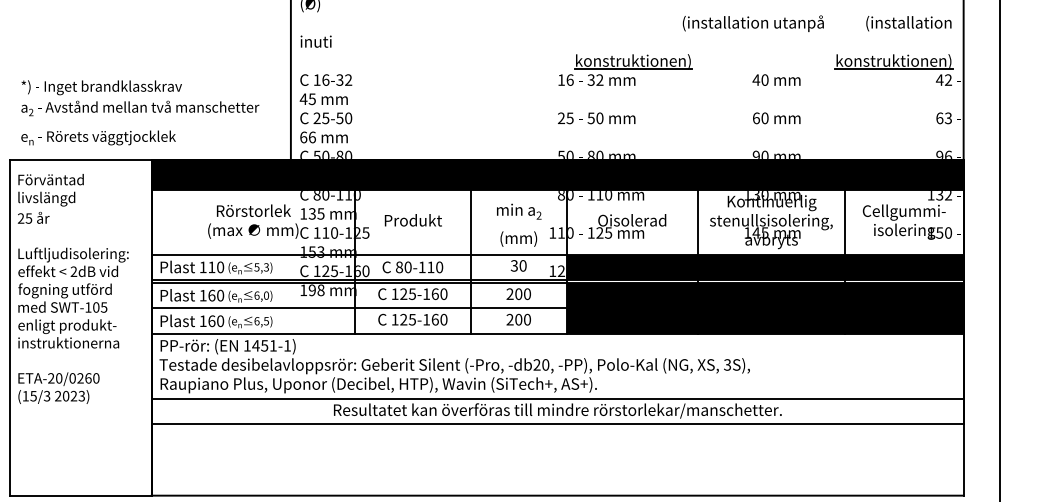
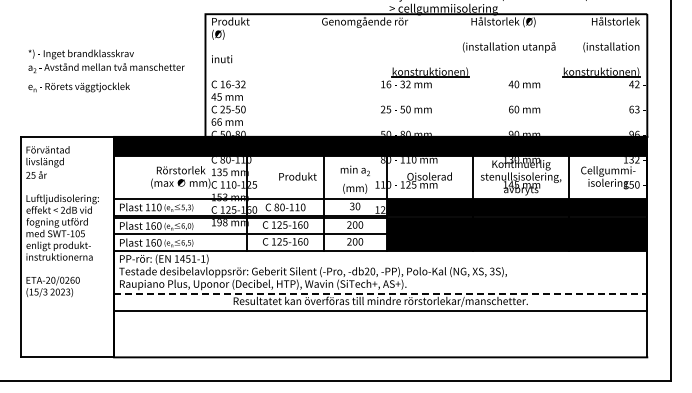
text: (140, 112) -> (106, 70), moved
text: (412, 220) -> (297, 176), moved
line: (557, 398) -> (380, 293), solid -> dashed

